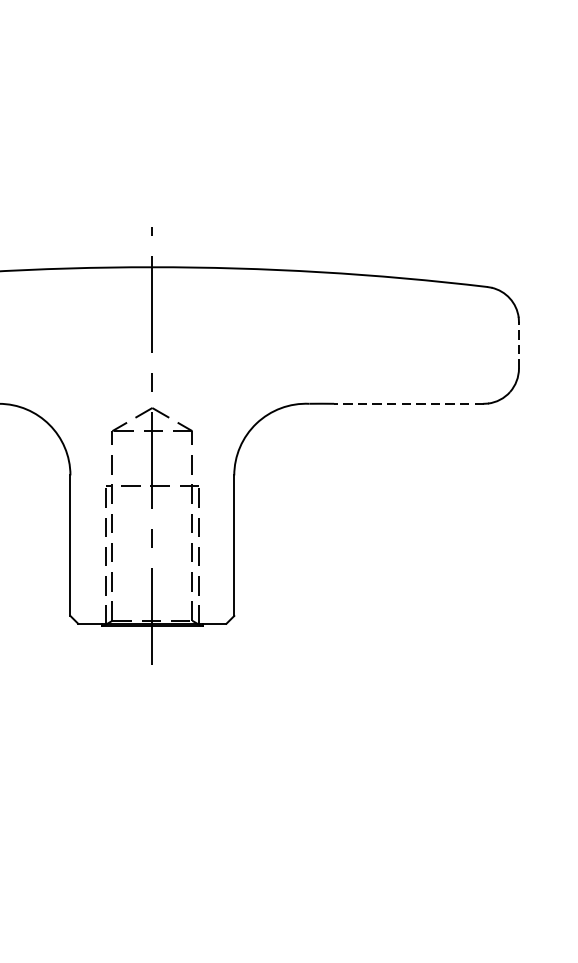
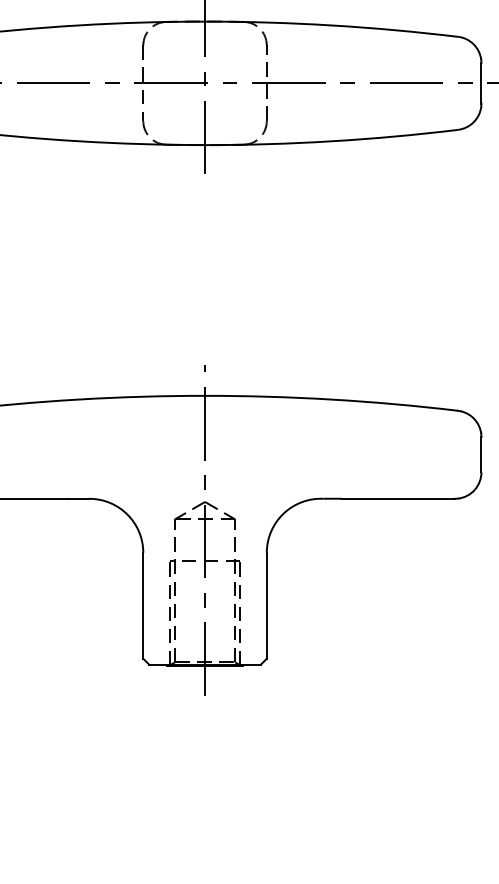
line: (519, 345) -> (481, 454), dashed -> solid
line: (408, 403) -> (398, 498), dashed -> solid

